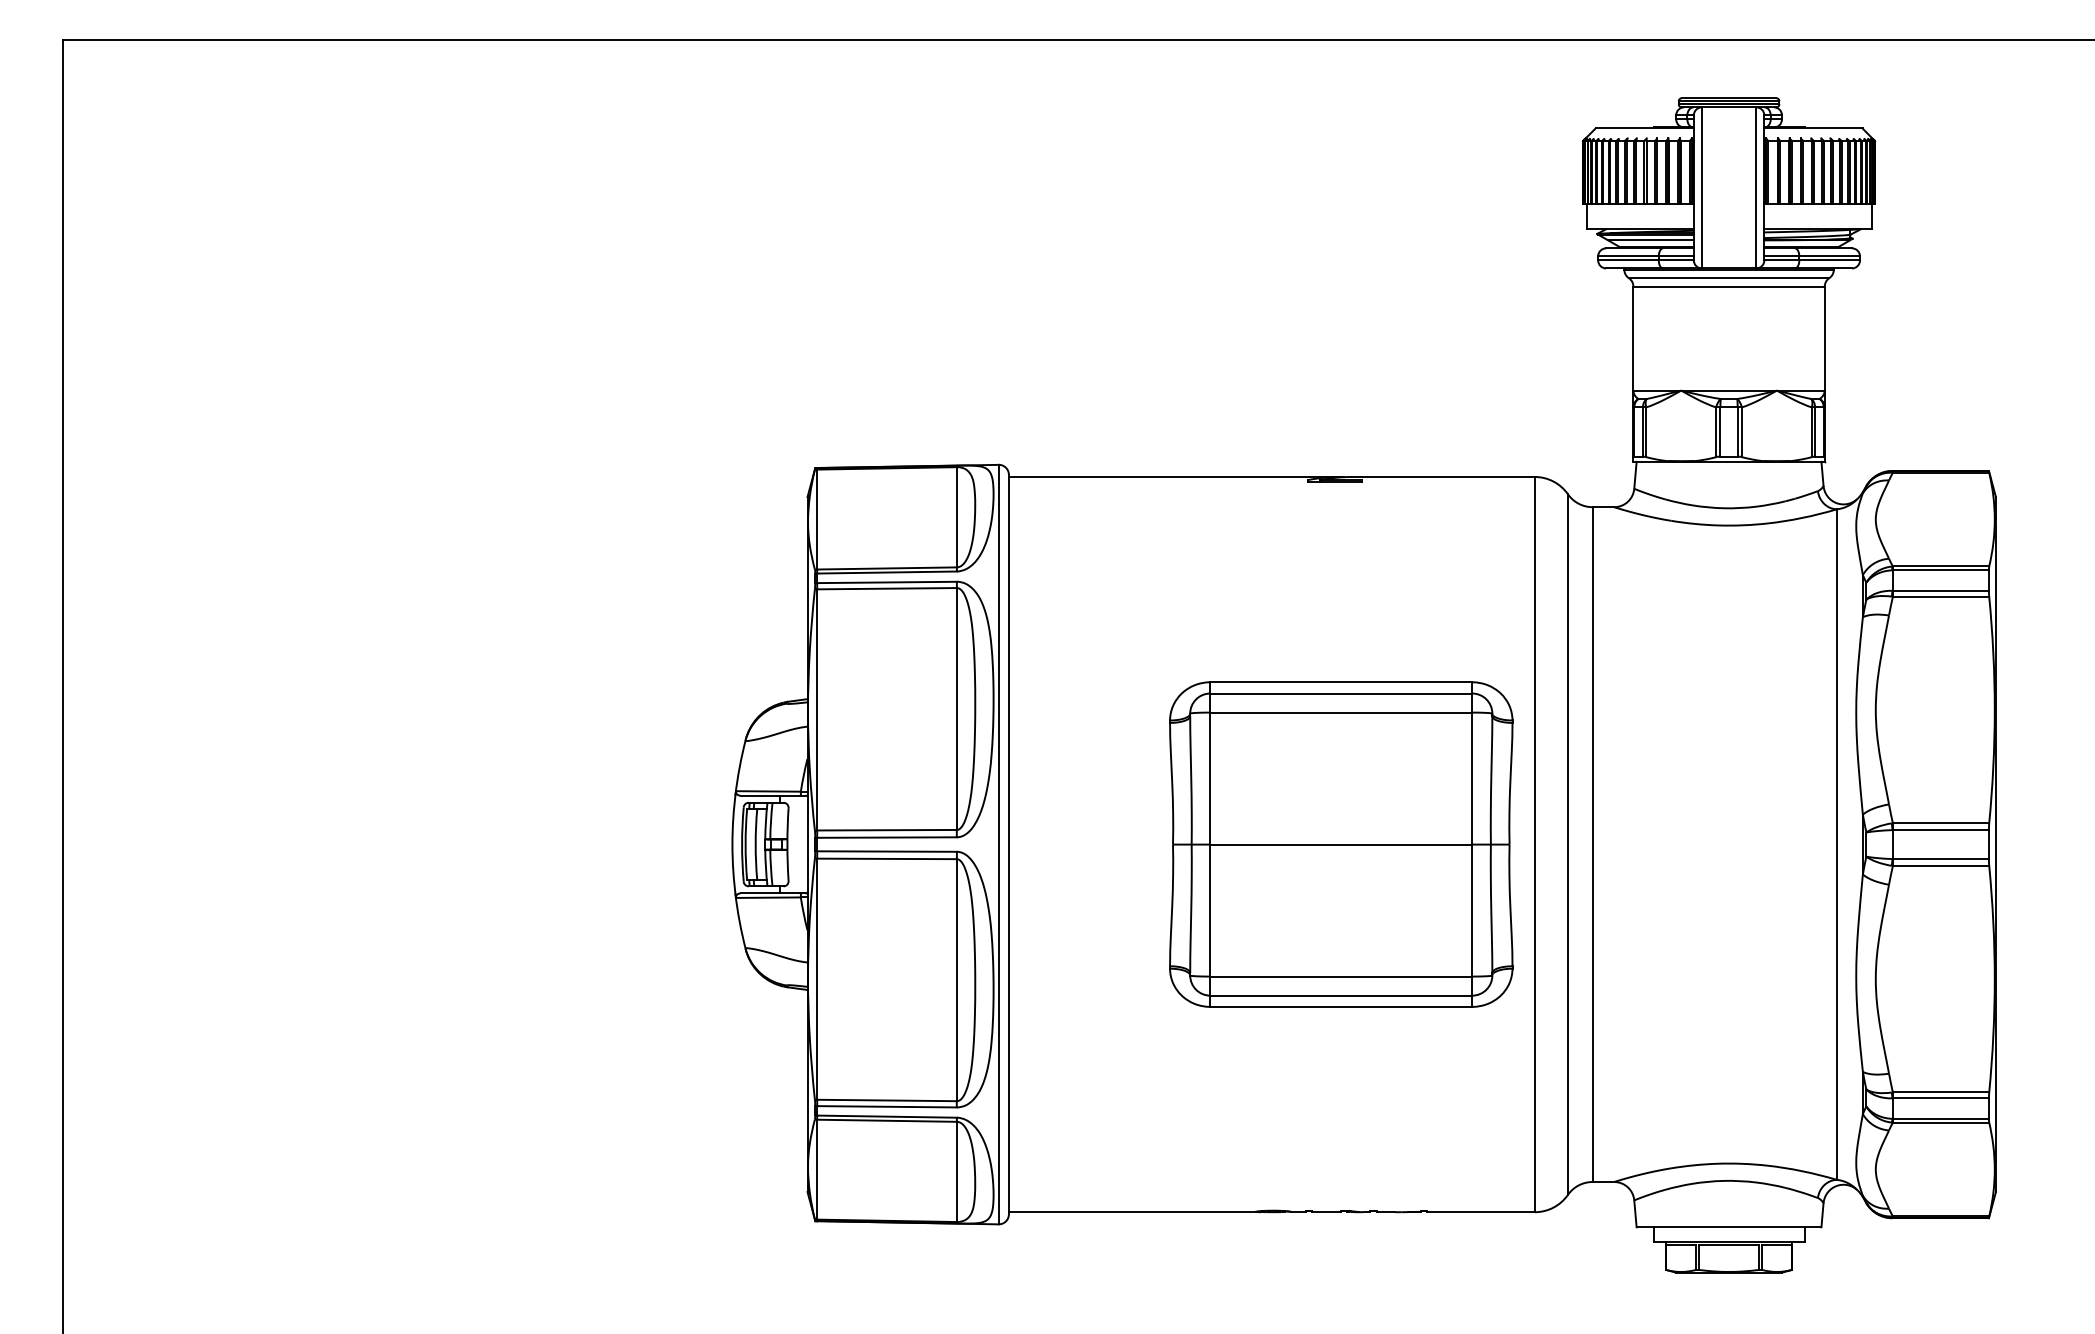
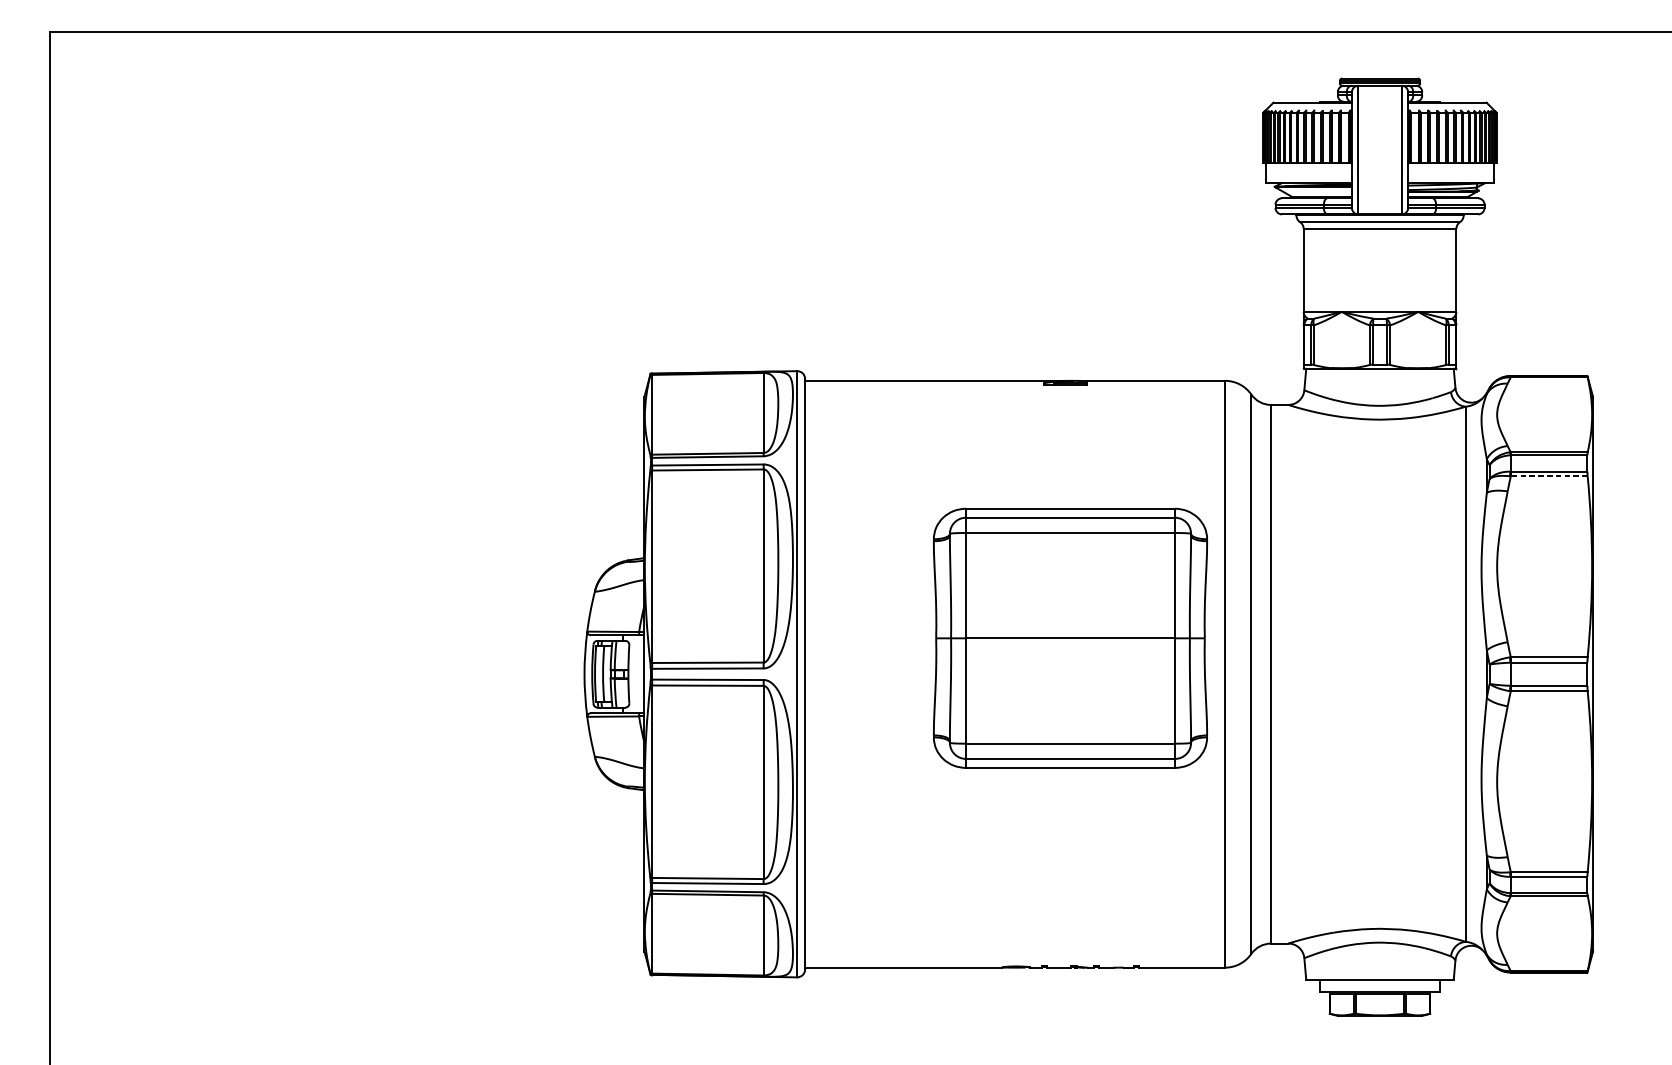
line: (1650, 240) -> (1317, 192), removed
line: (1940, 596) -> (1548, 476), solid -> dashed
part: (1341, 844) -> (1070, 638), moved

